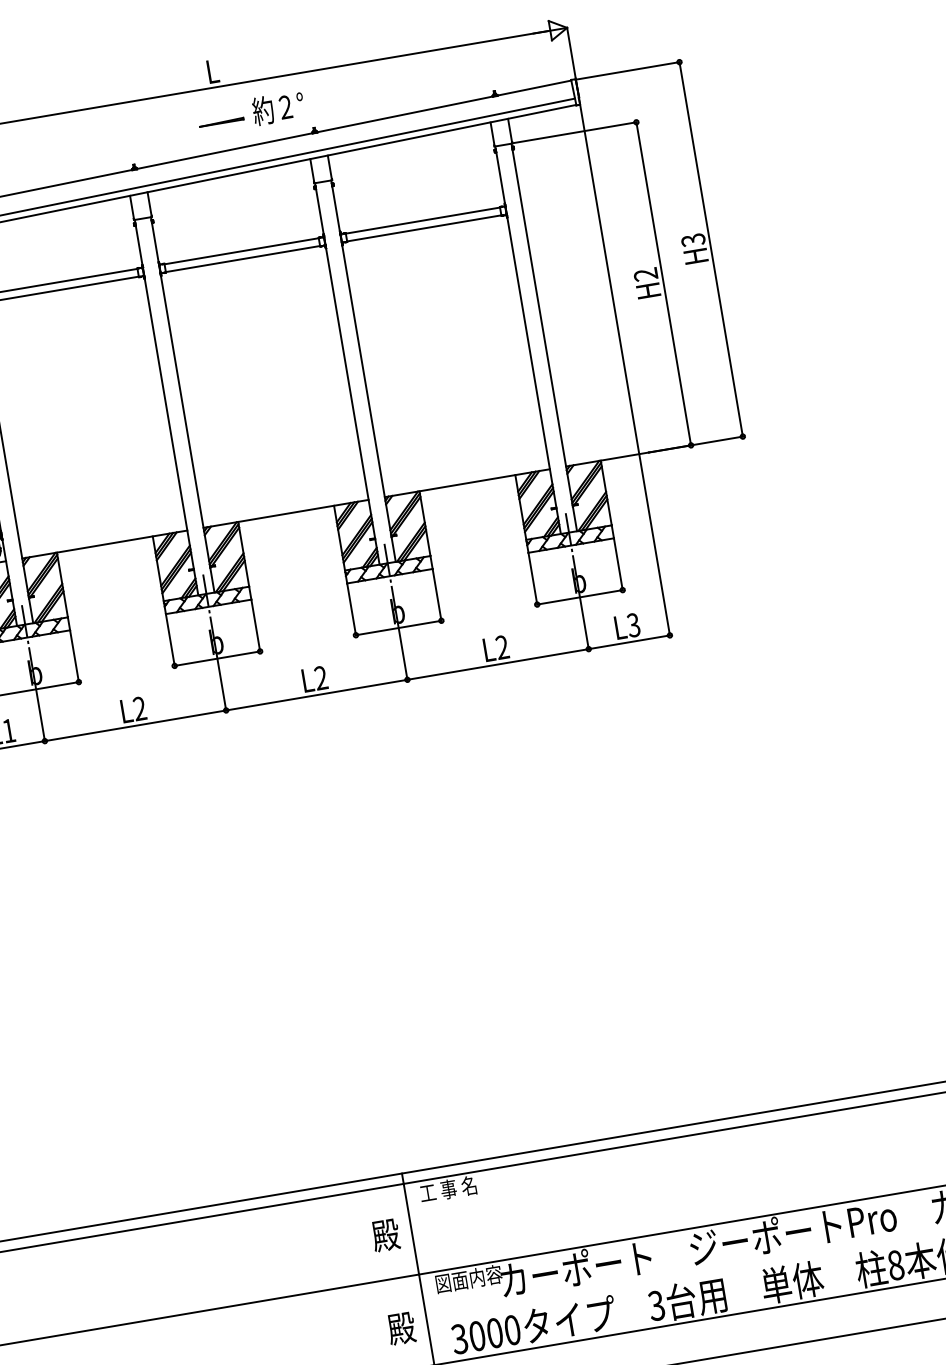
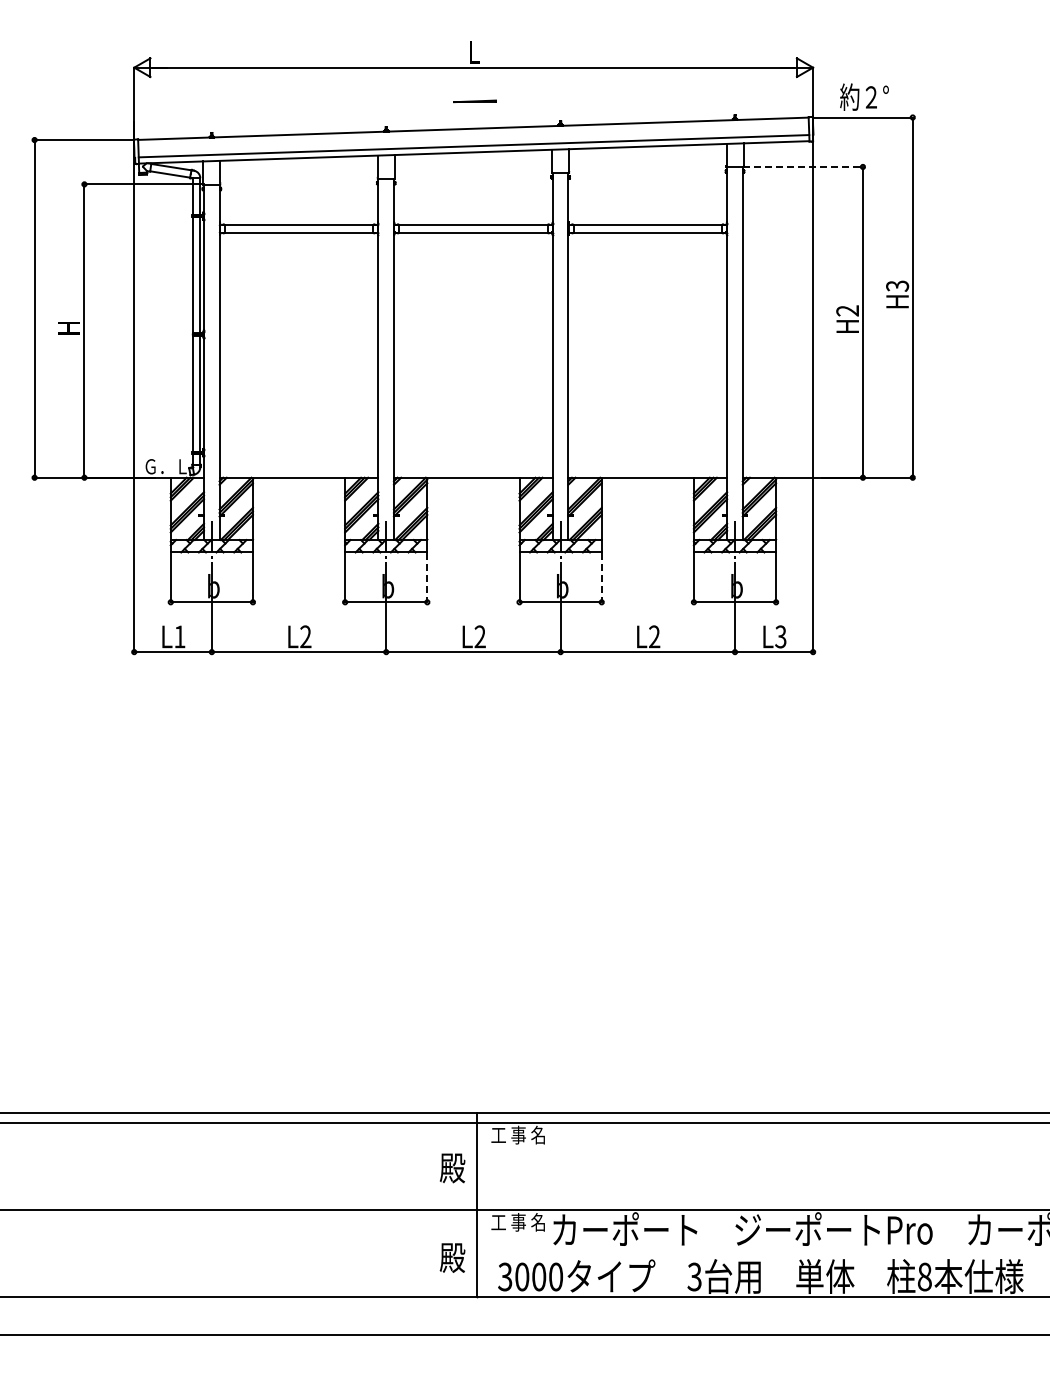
text: (278, 107) -> (864, 96), moved
line: (574, 132) -> (803, 166), solid -> dashed
line: (436, 595) -> (601, 577), solid -> dashed
line: (255, 625) -> (427, 577), solid -> dashed
text: (468, 1279) -> (522, 1222), 図面内容 -> 工 事 名

